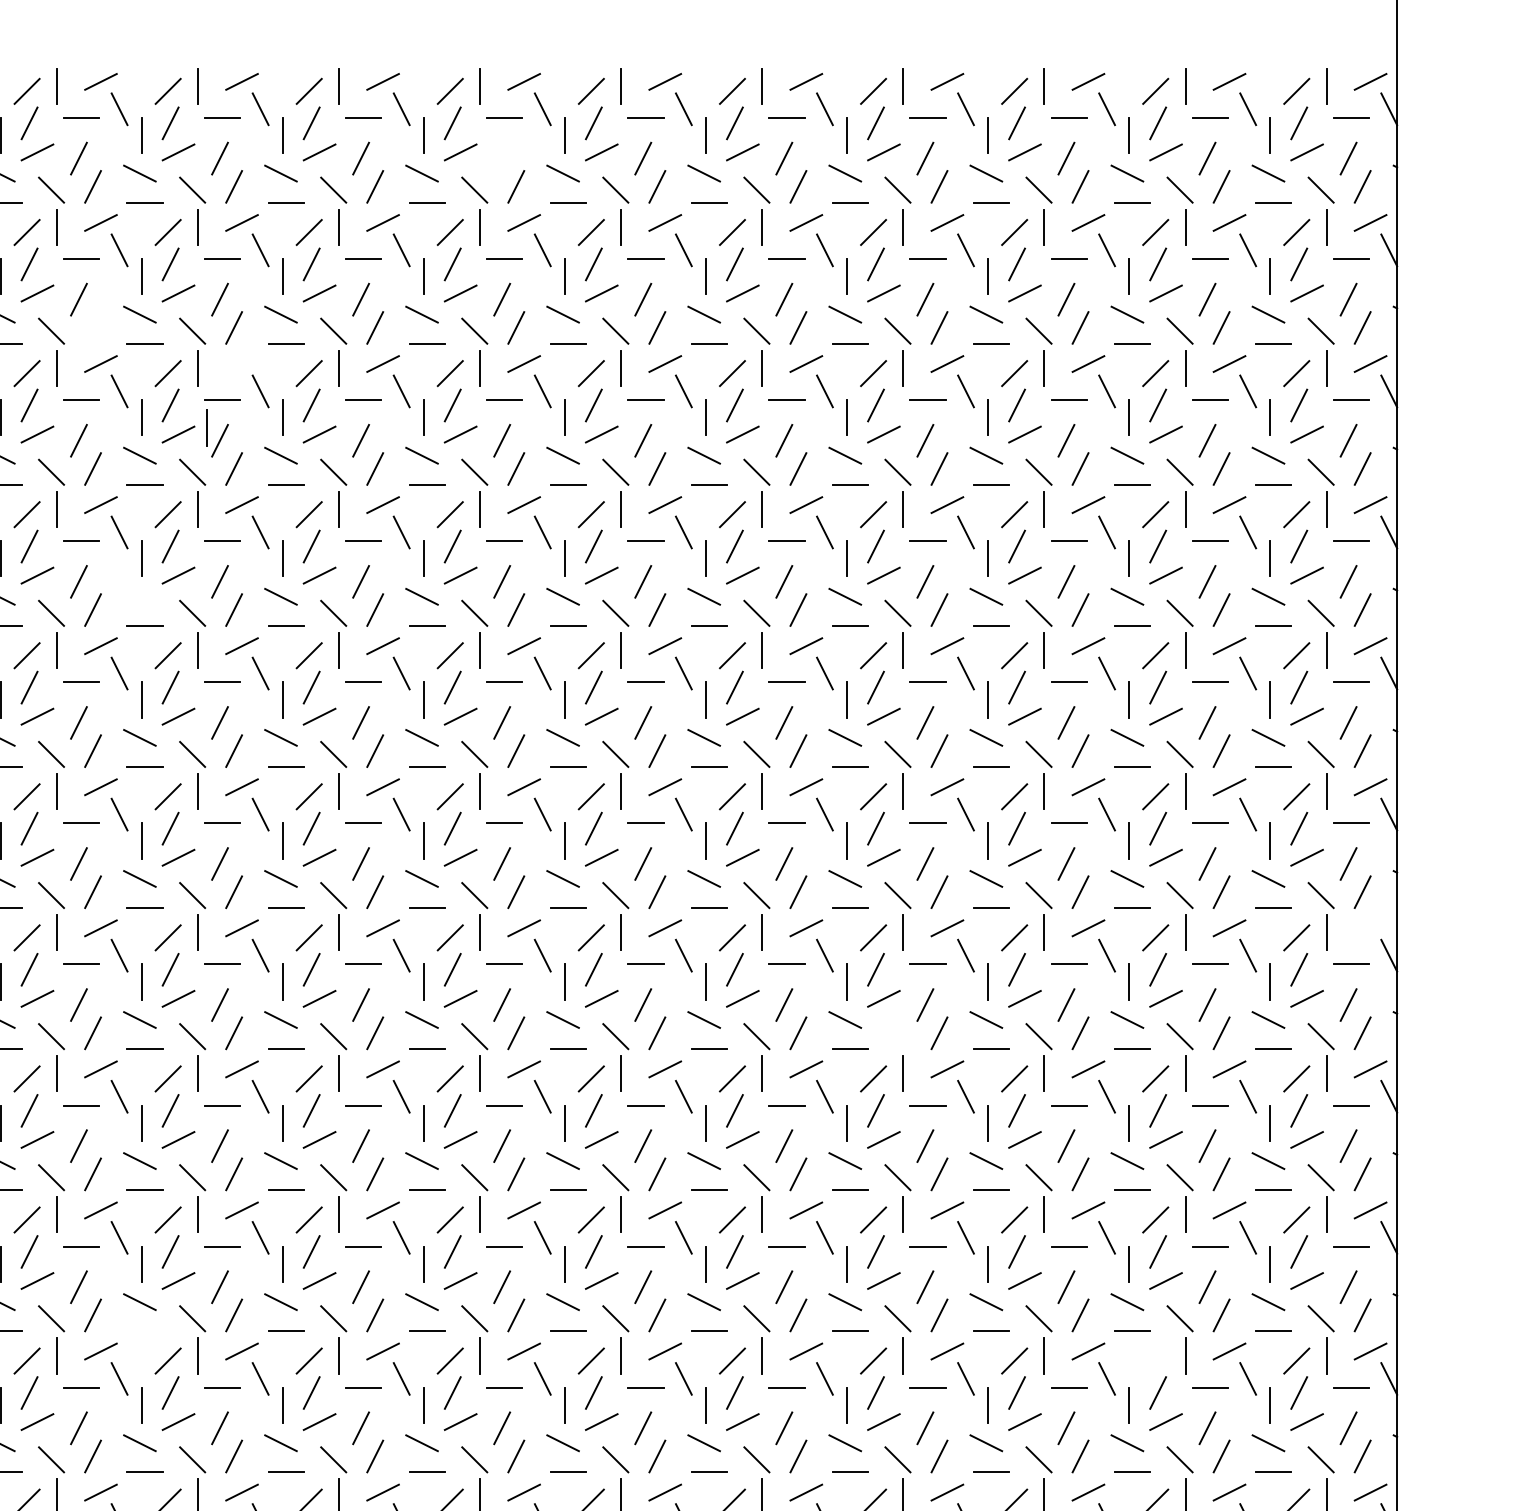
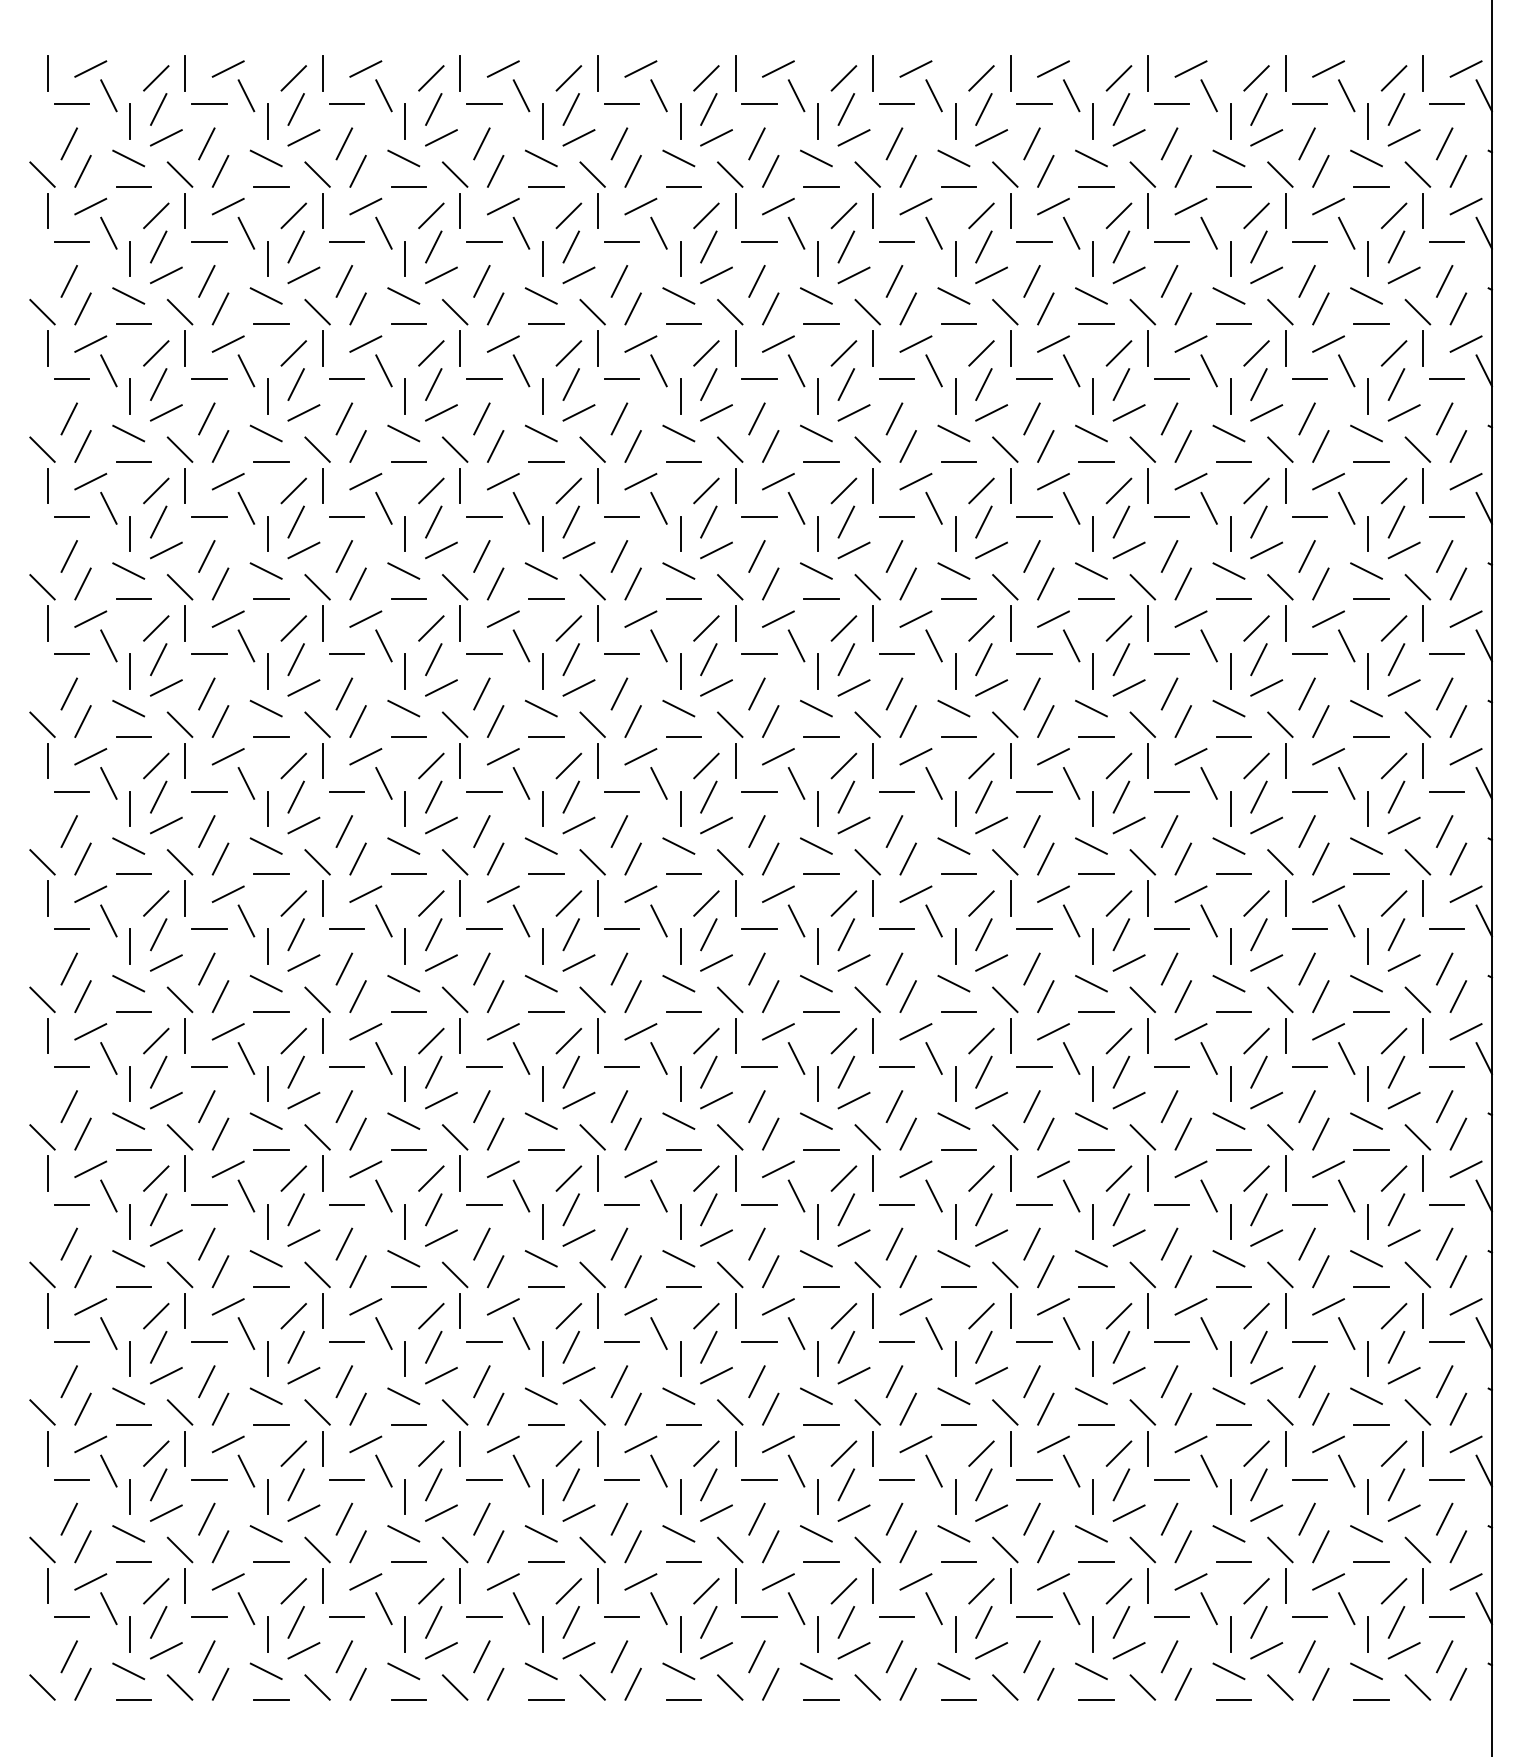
line: (502, 158) -> (619, 143), added
line: (92, 327) -> (220, 308), added
line: (241, 363) -> (365, 343), added
line: (205, 428) -> (330, 406), removed
line: (139, 596) -> (265, 570), added
line: (1369, 927) -> (1465, 893), added
line: (898, 1036) -> (1005, 999), added
line: (145, 1331) -> (271, 1287), added
line: (1155, 1361) -> (1256, 1316), added

